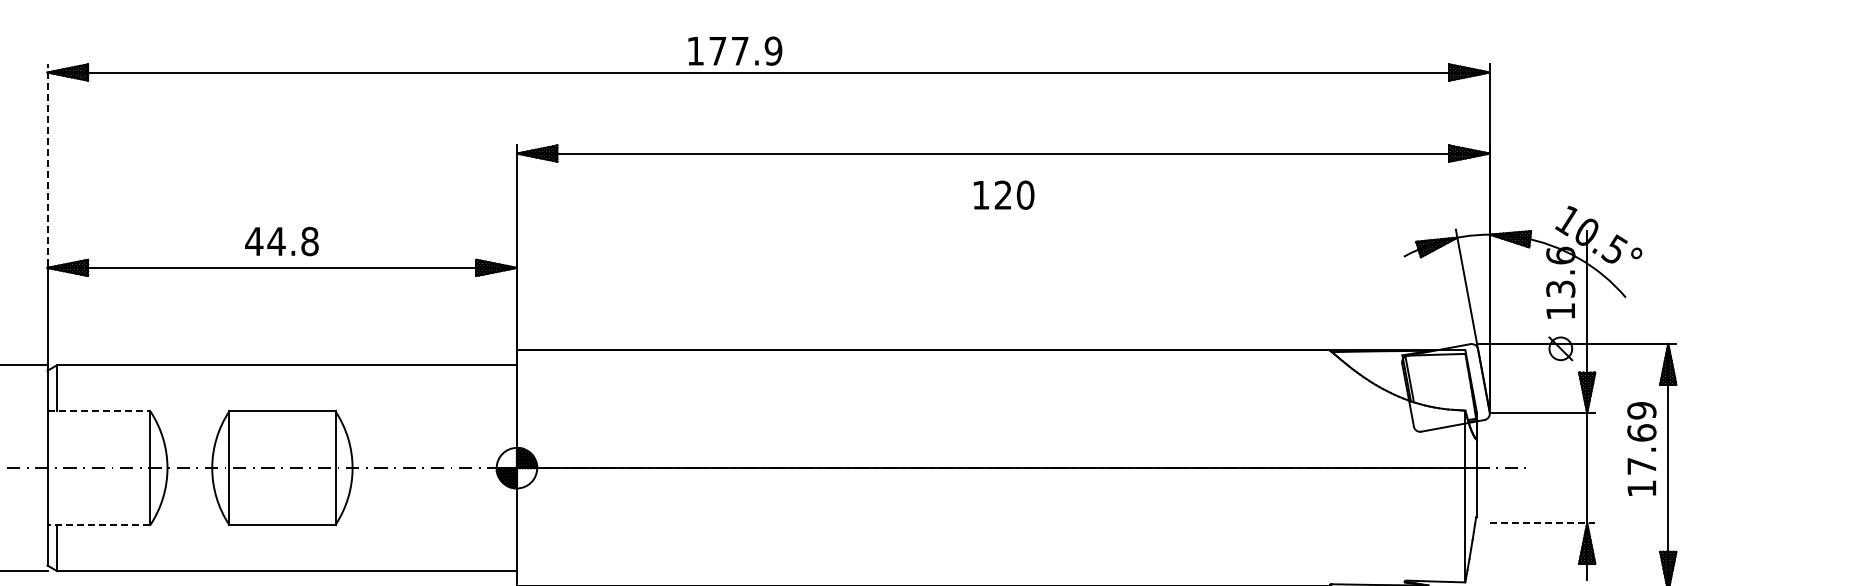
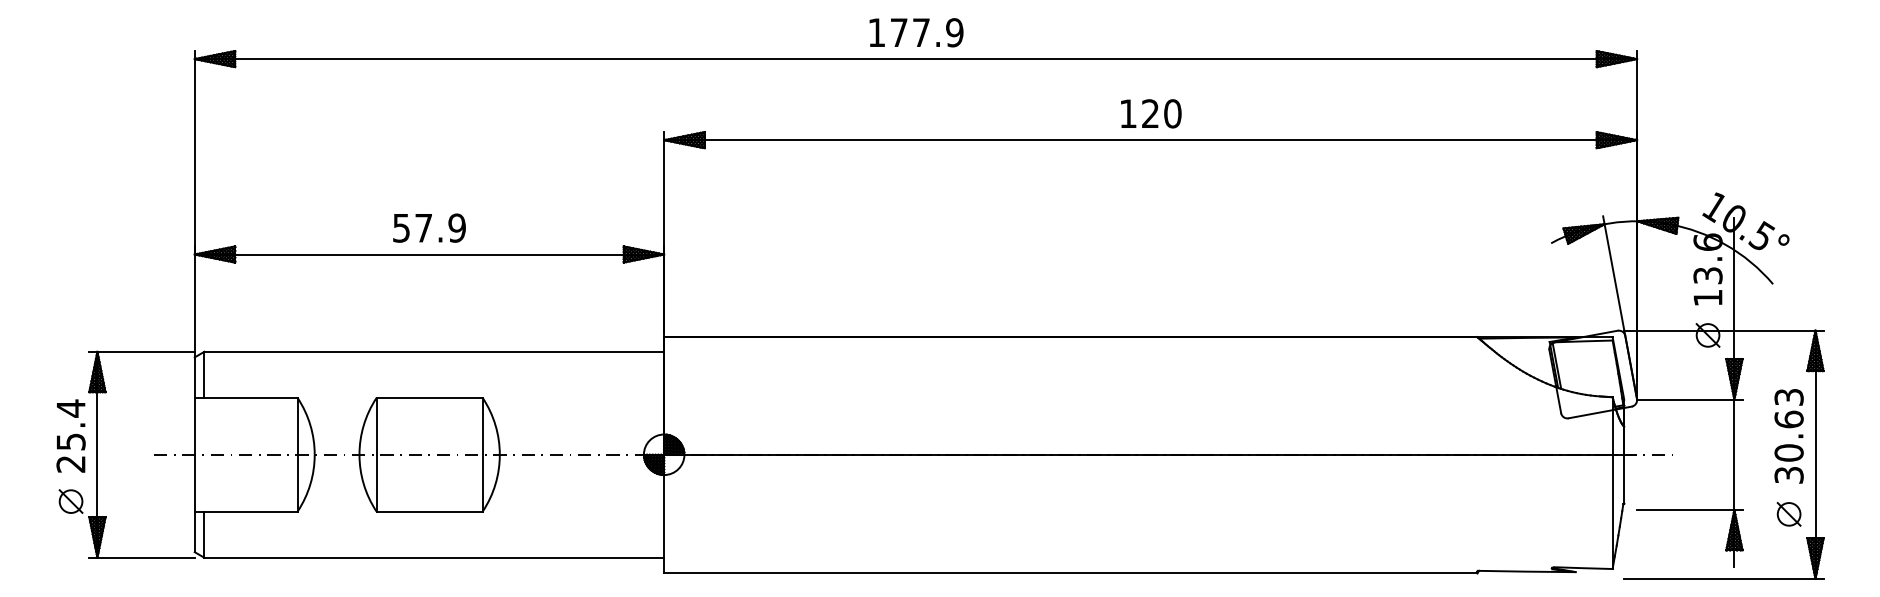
text: (735, 50) -> (916, 32), moved
line: (47, 164) -> (194, 151), dashed -> solid
text: (1004, 194) -> (1151, 113), moved
text: (281, 240) -> (428, 227), 44.8 -> 57.9
line: (99, 411) -> (246, 398), dashed -> solid
text: (1641, 448) -> (1788, 435), 17.69 -> 30.63
line: (1542, 522) -> (1689, 509), dashed -> solid
line: (98, 524) -> (245, 511), dashed -> solid
part: (1641, 527) -> (1788, 514), added

